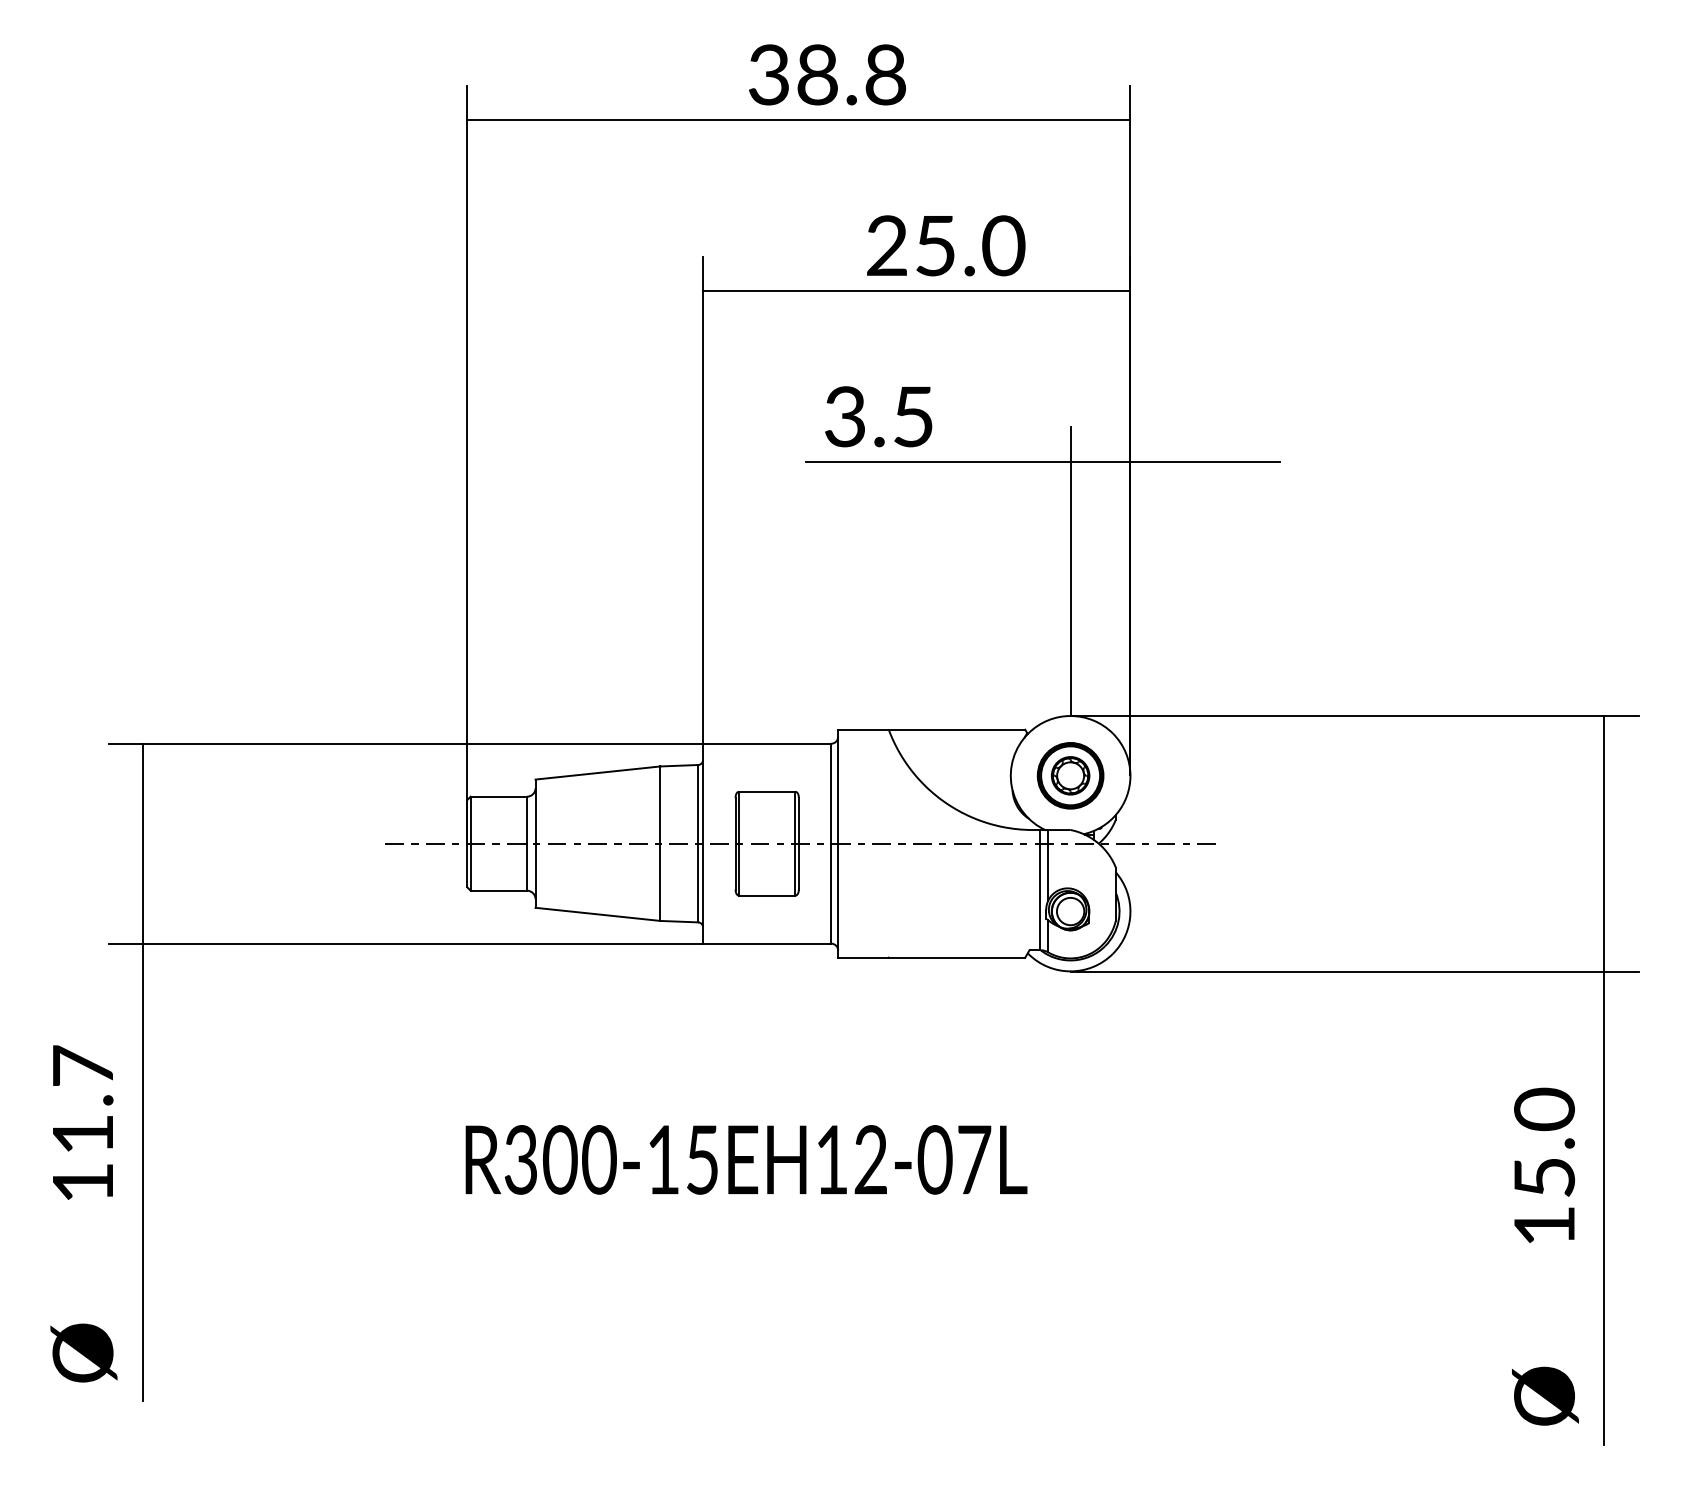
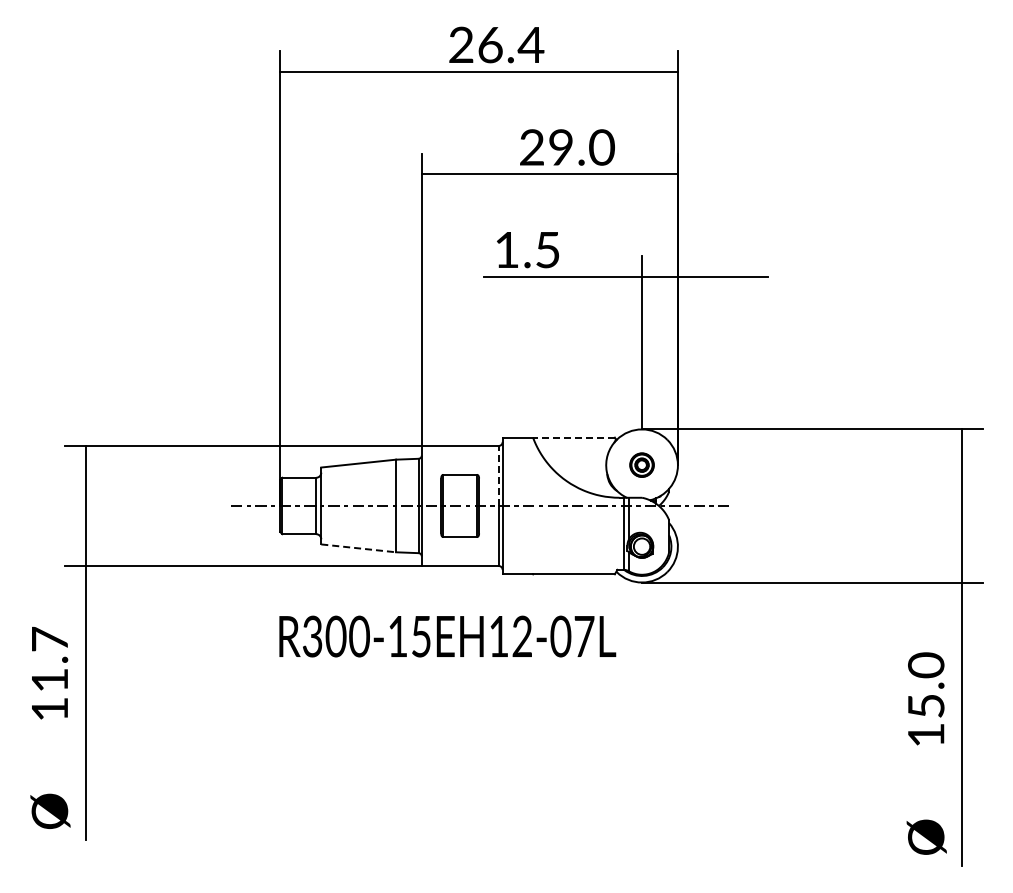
text: (827, 74) -> (496, 44), 38.8 -> 26.4
text: (934, 245) -> (560, 147), 25.0 -> 29.0
text: (844, 415) -> (506, 249), 3.5 -> 1.5
line: (956, 729) -> (573, 437), solid -> dashed
part: (1069, 774) -> (641, 464), size x0.6
line: (831, 794) -> (498, 476), solid -> dashed
line: (597, 914) -> (358, 548), solid -> dashed
text: (746, 1159) -> (447, 636), moved

